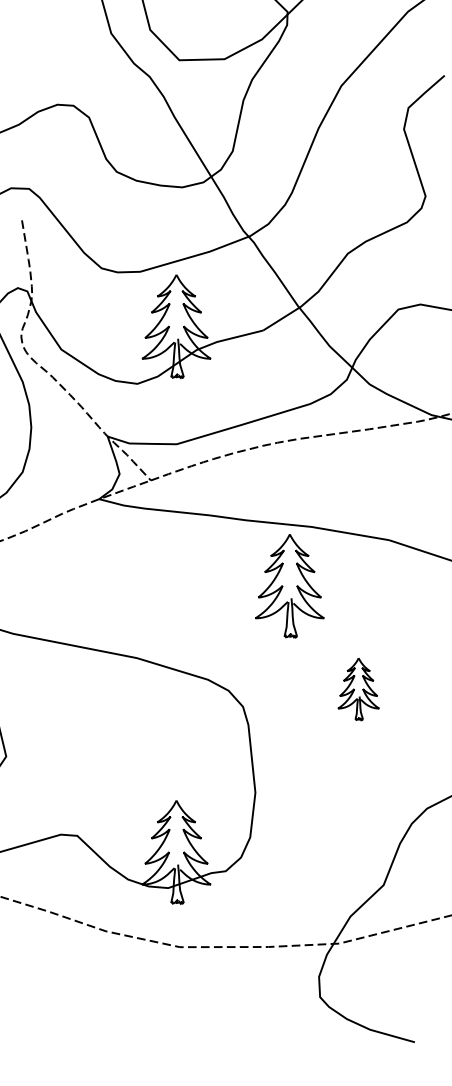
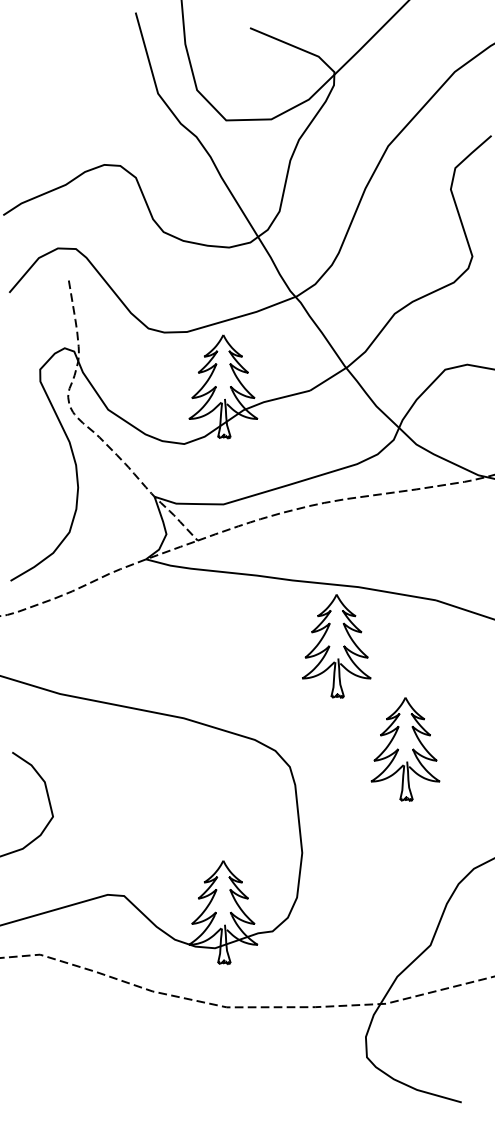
part: (358, 689) -> (405, 749), size x1.67

